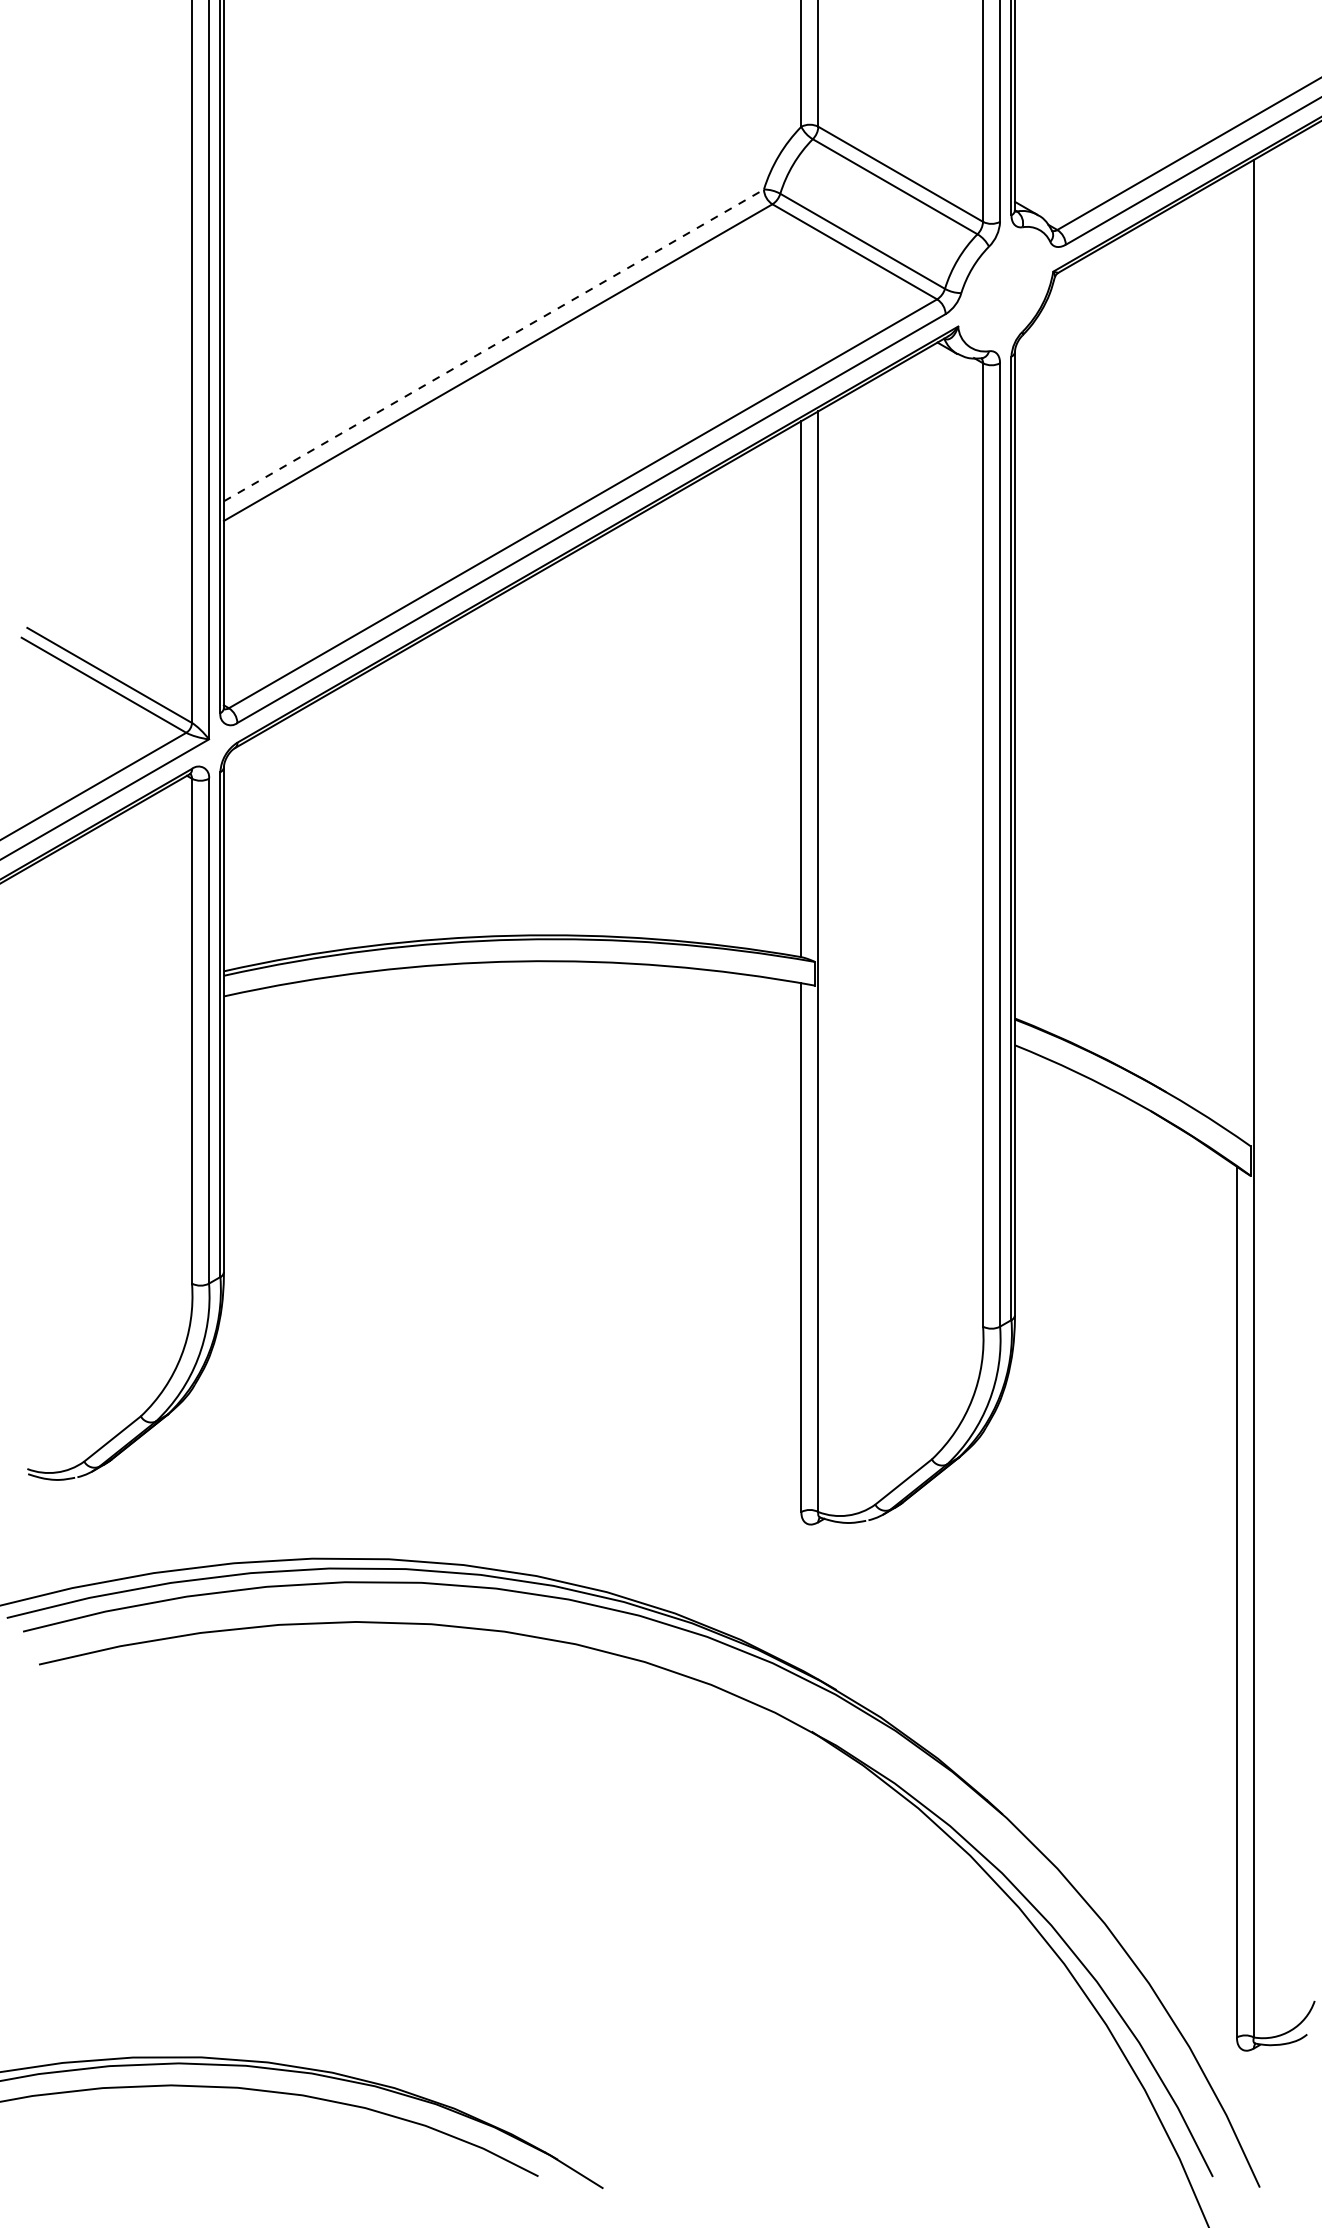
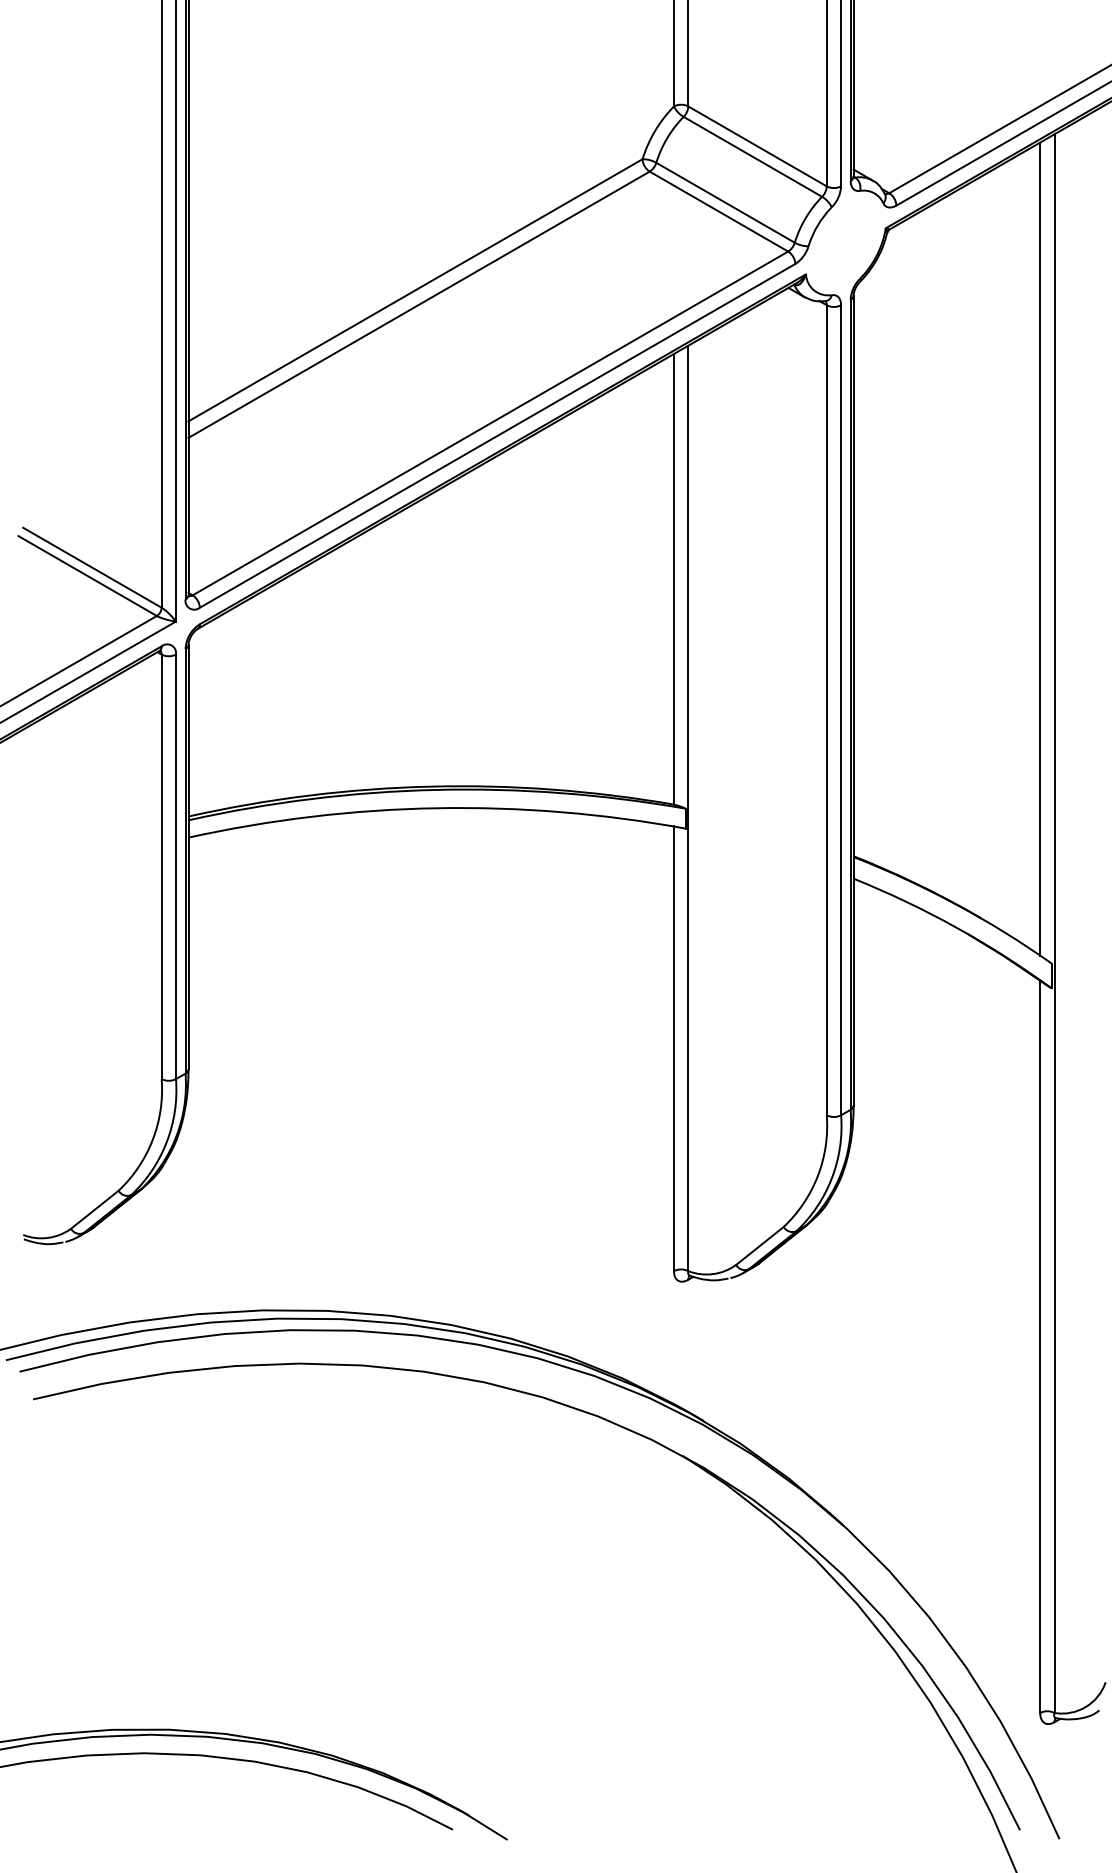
line: (493, 345) -> (415, 290), dashed -> solid
line: (1236, 652) -> (1039, 548), added

